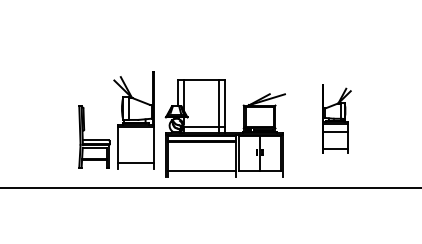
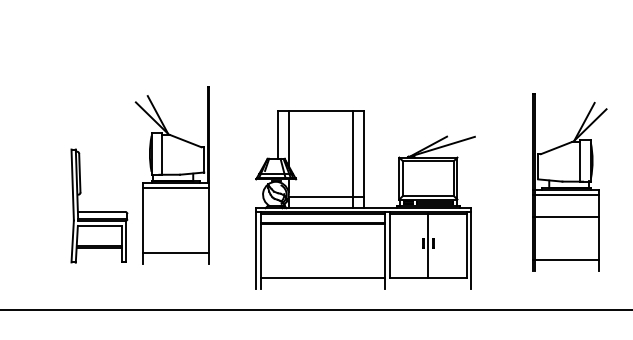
part: (336, 118) -> (569, 181), size x1.43
part: (116, 120) -> (139, 175), moved

